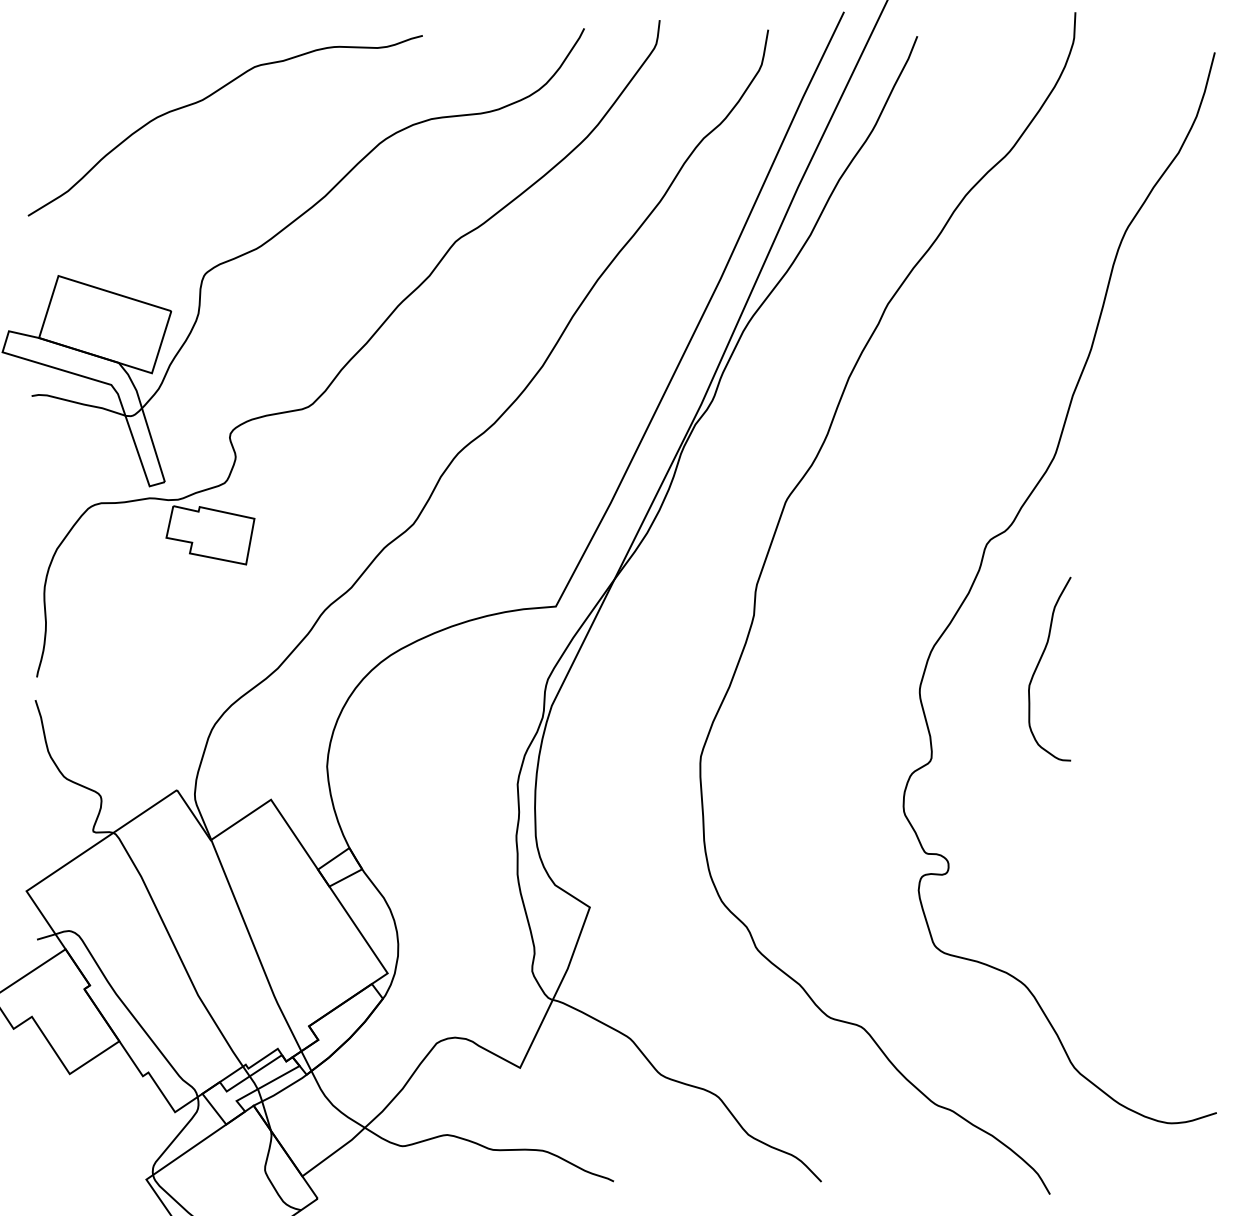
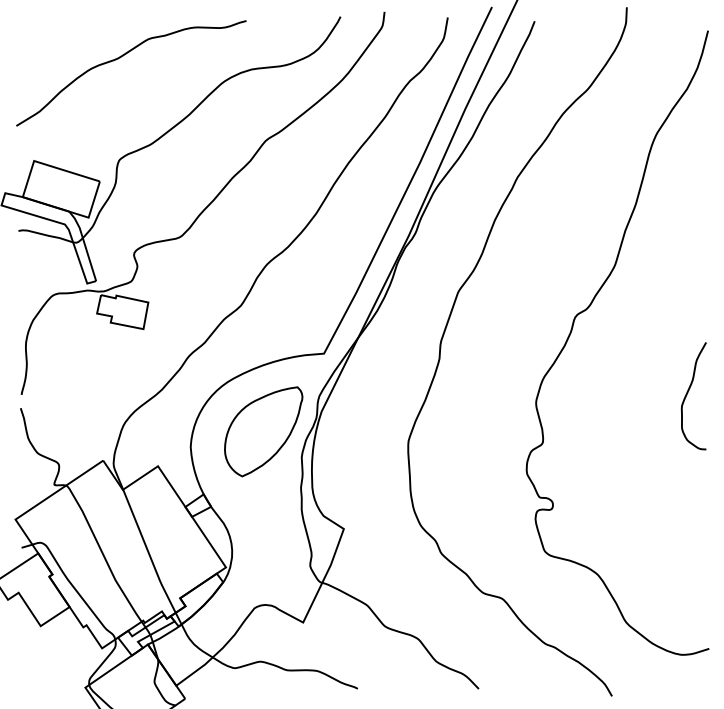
curve: (1038, 668) -> (687, 395), moved
part: (452, 740) -> (263, 431), added

